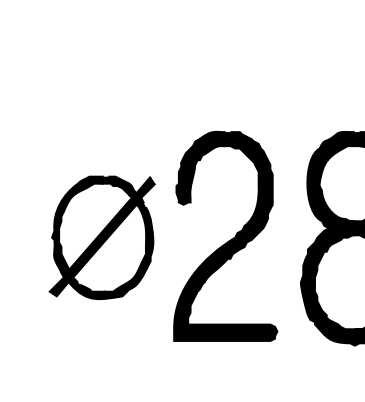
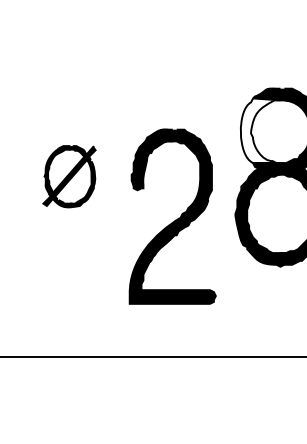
fill: (330, 182) -> (260, 130), removed
part: (225, 236) -> (172, 216), moved
part: (101, 237) -> (69, 176), size x0.6

